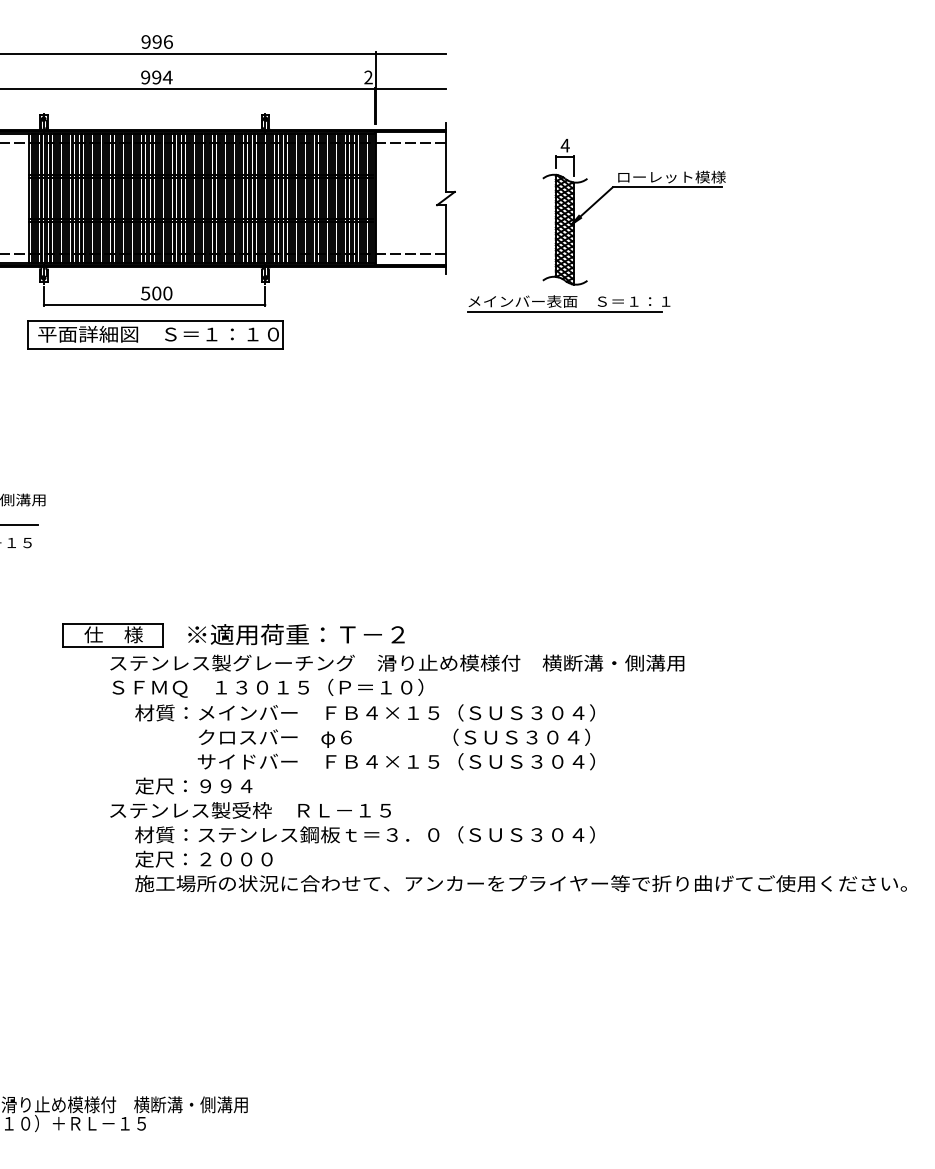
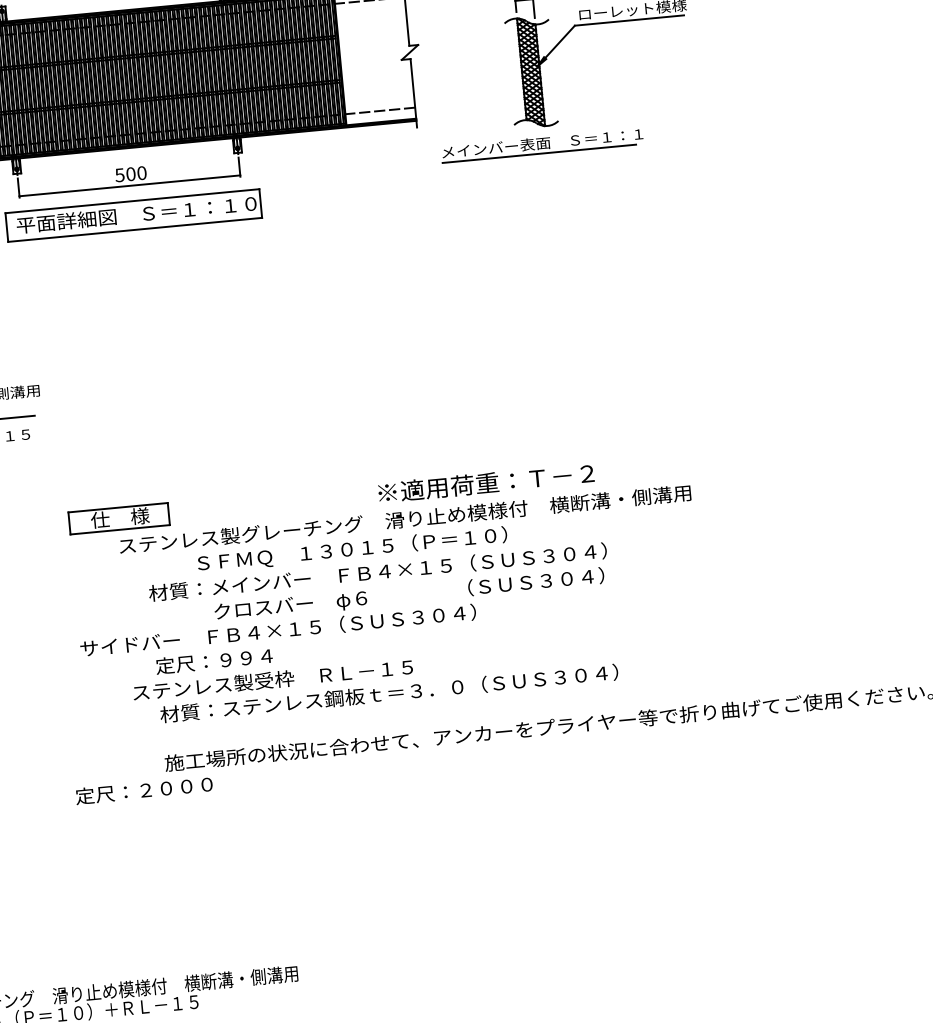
text: (296, 634) -> (486, 483), moved
text: (267, 687) -> (351, 549), moved
text: (395, 761) -> (277, 630), moved
text: (203, 858) -> (143, 789), moved

